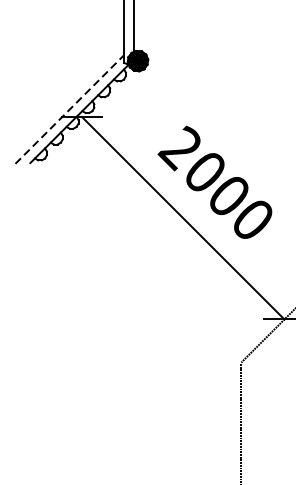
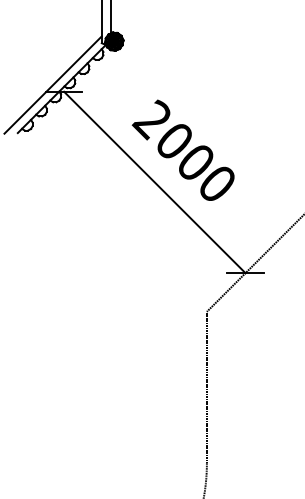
line: (70, 110) -> (53, 85), dashed -> solid

